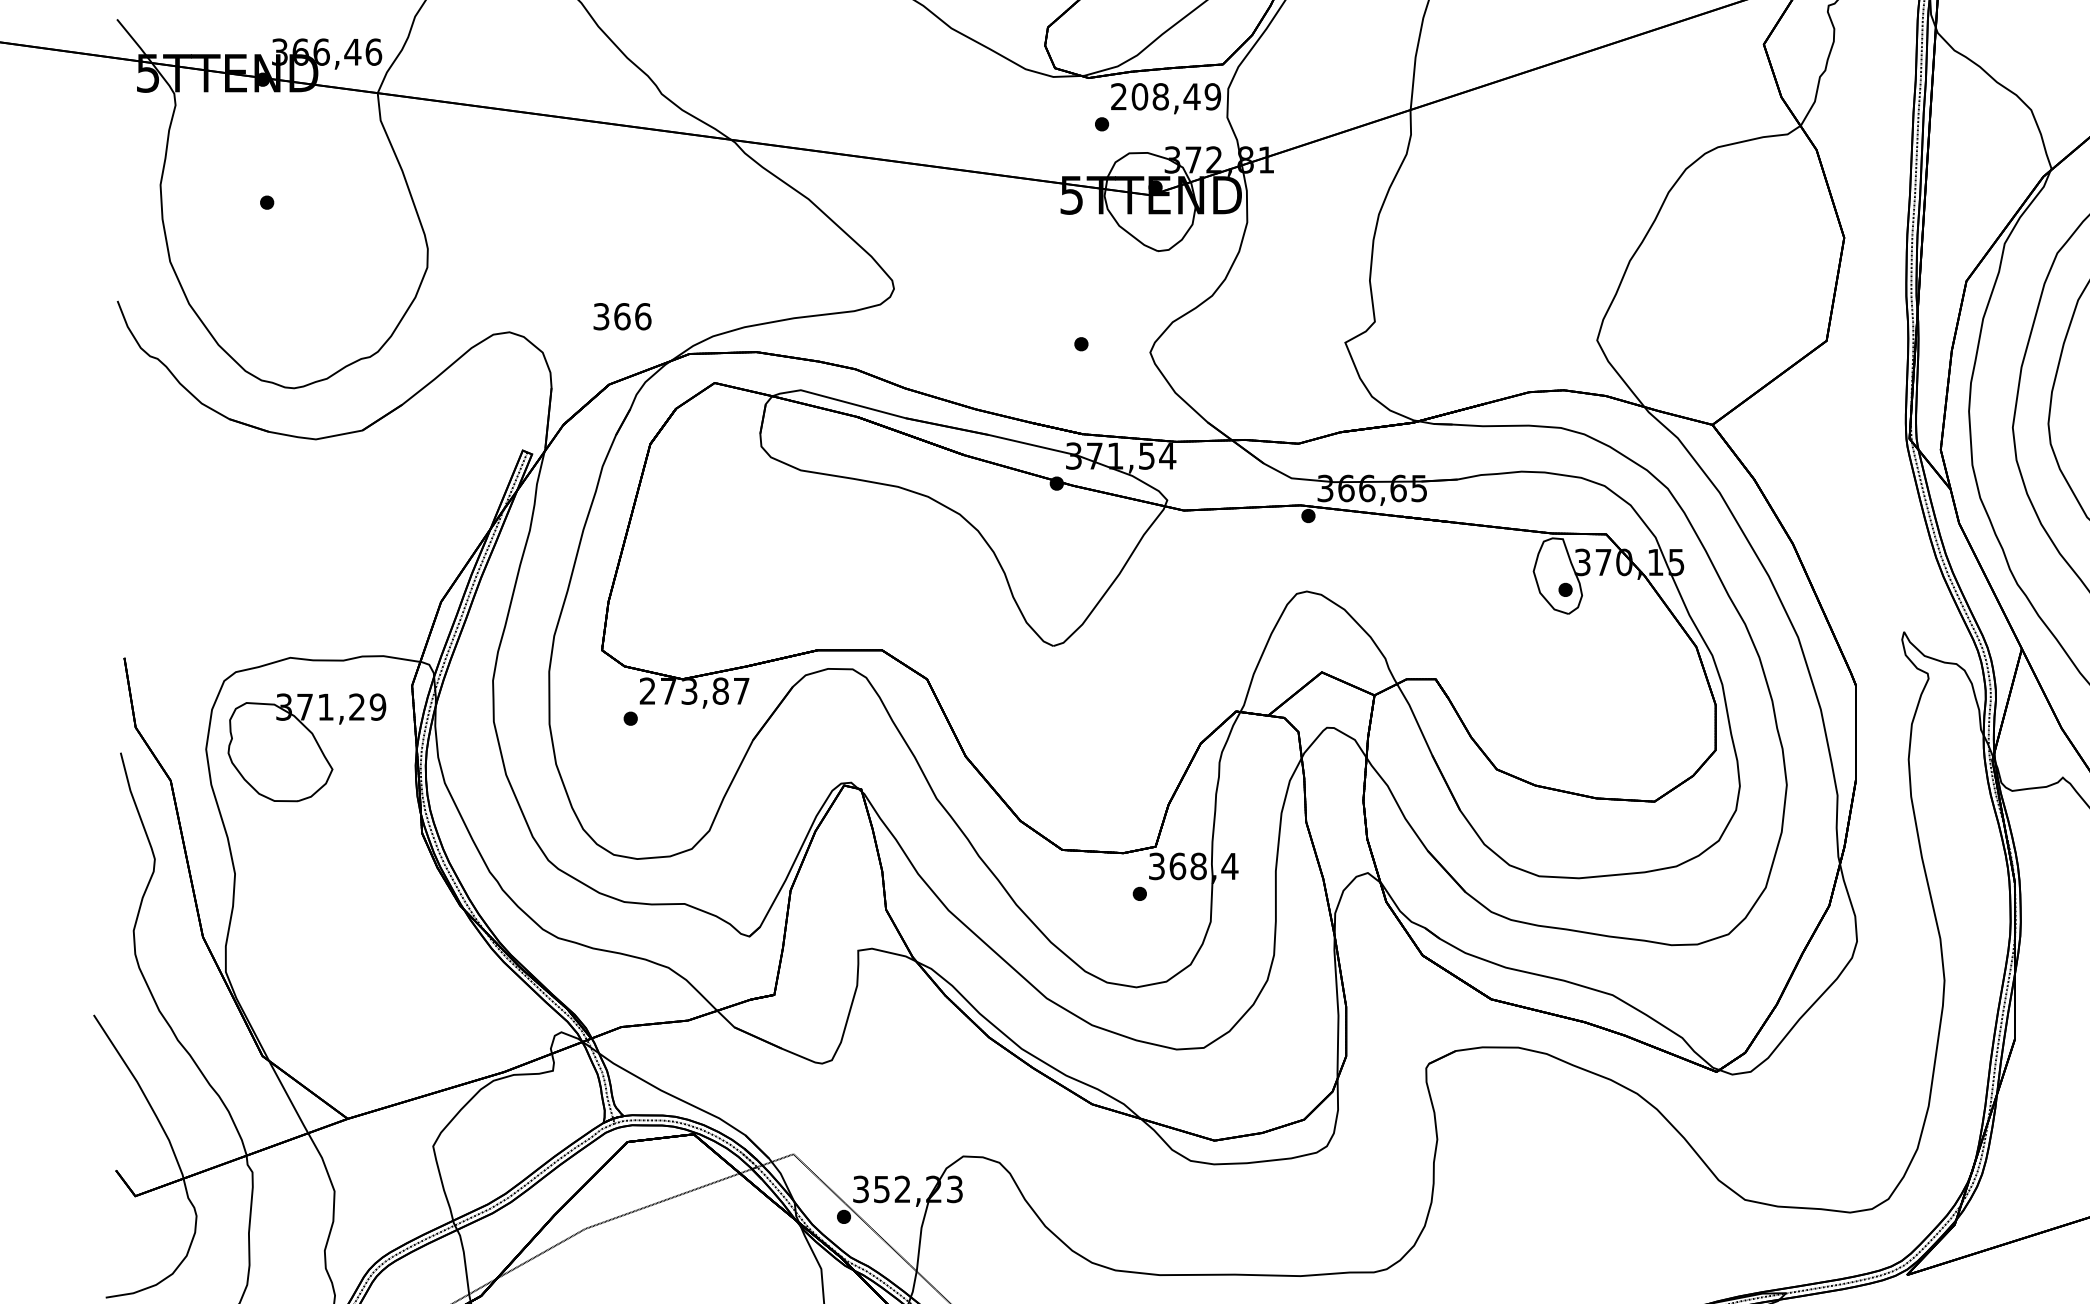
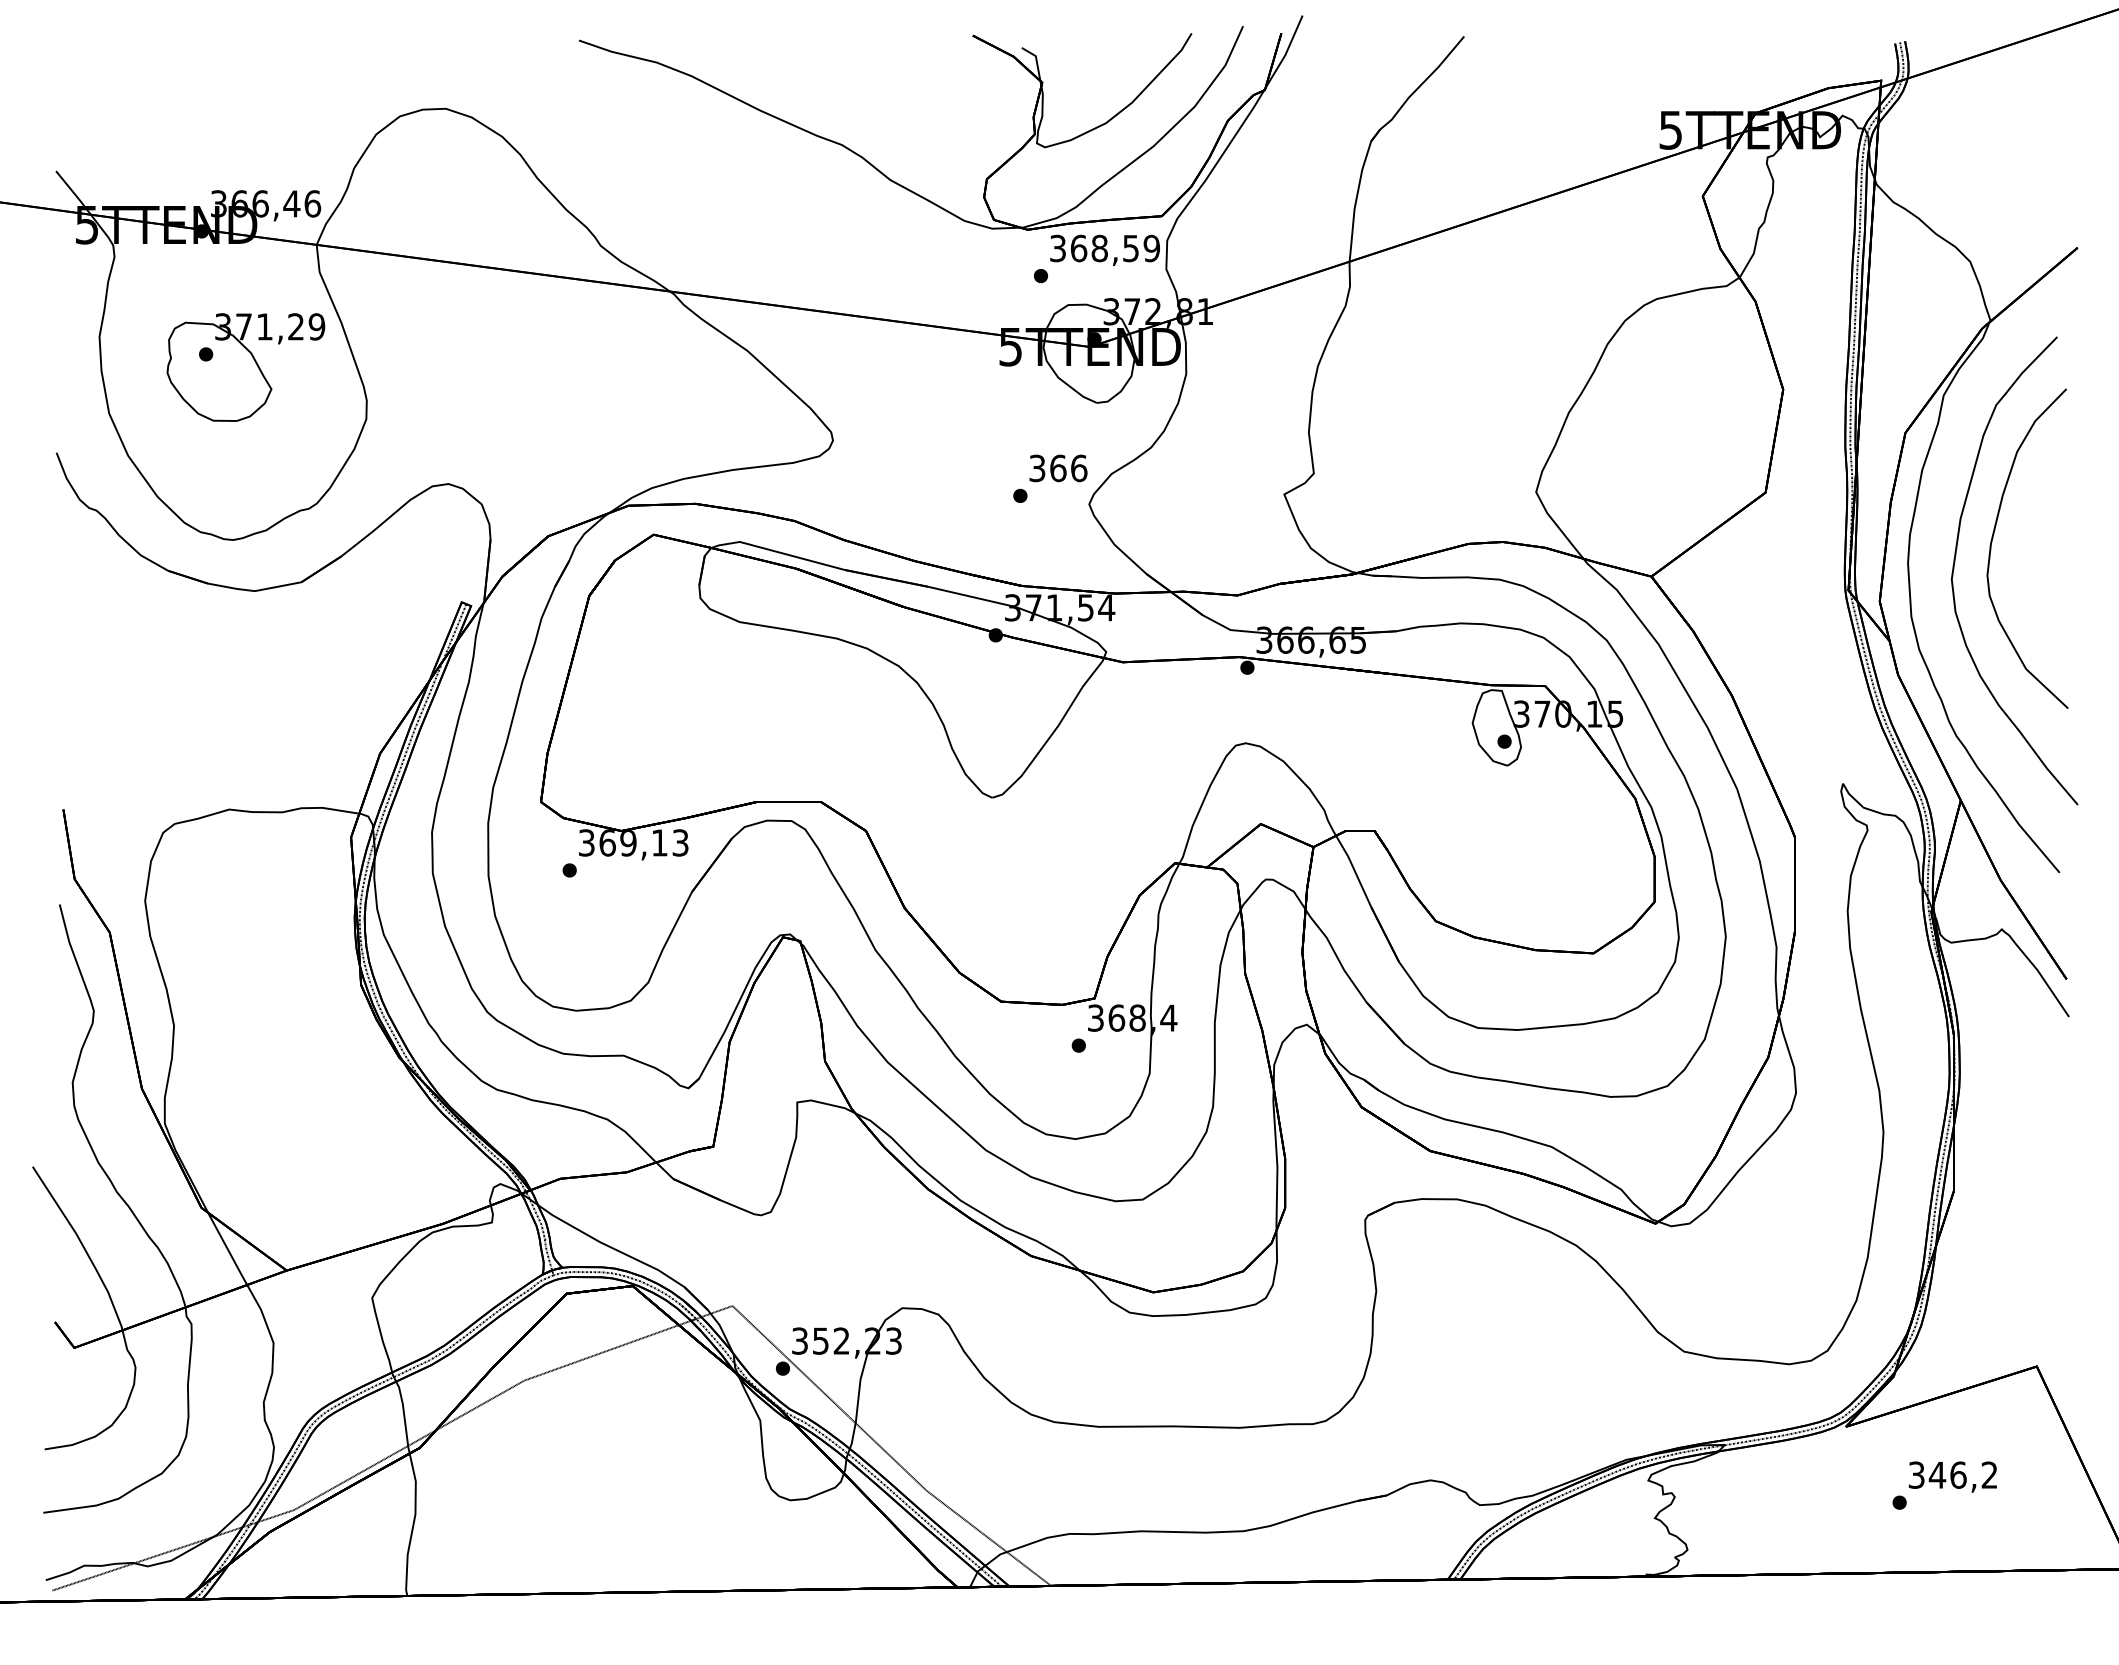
text: (1155, 96) -> (1094, 248), 208,49 -> 368,59
text: (622, 316) -> (1058, 468), moved
text: (694, 690) -> (633, 842), 273,87 -> 369,13
part: (306, 747) -> (245, 367), moved

